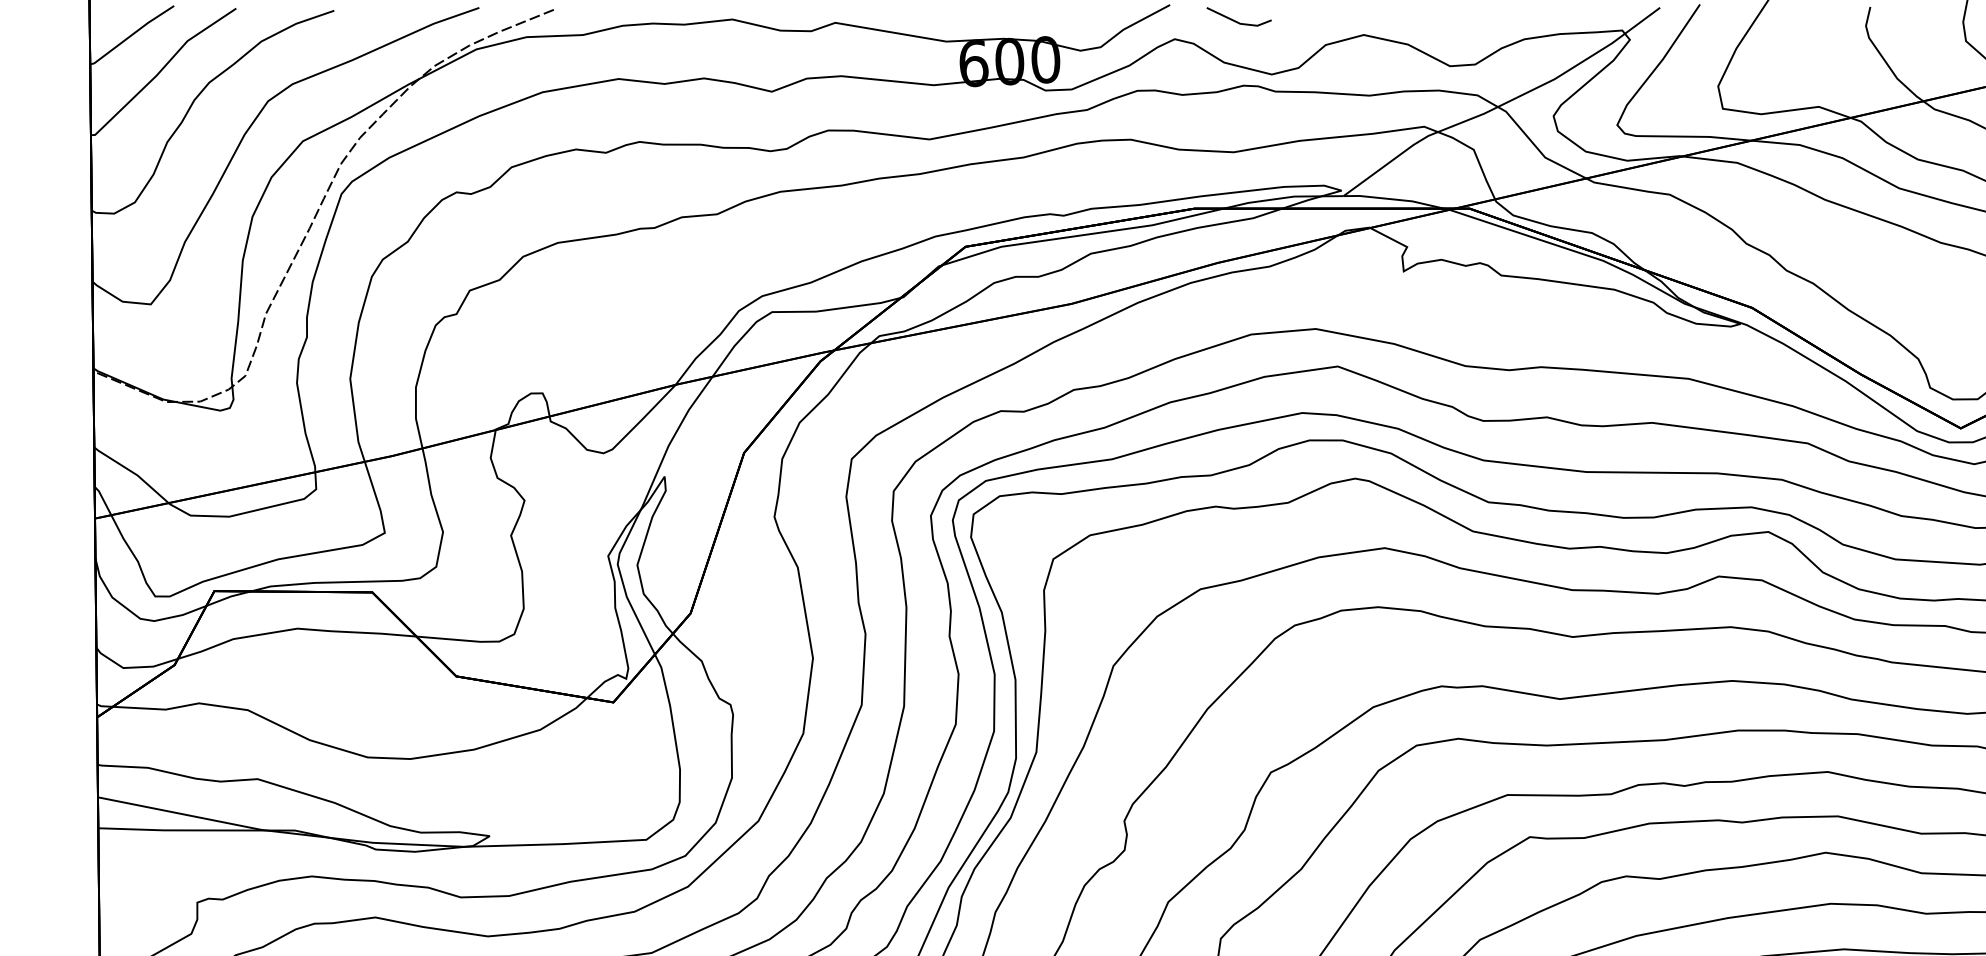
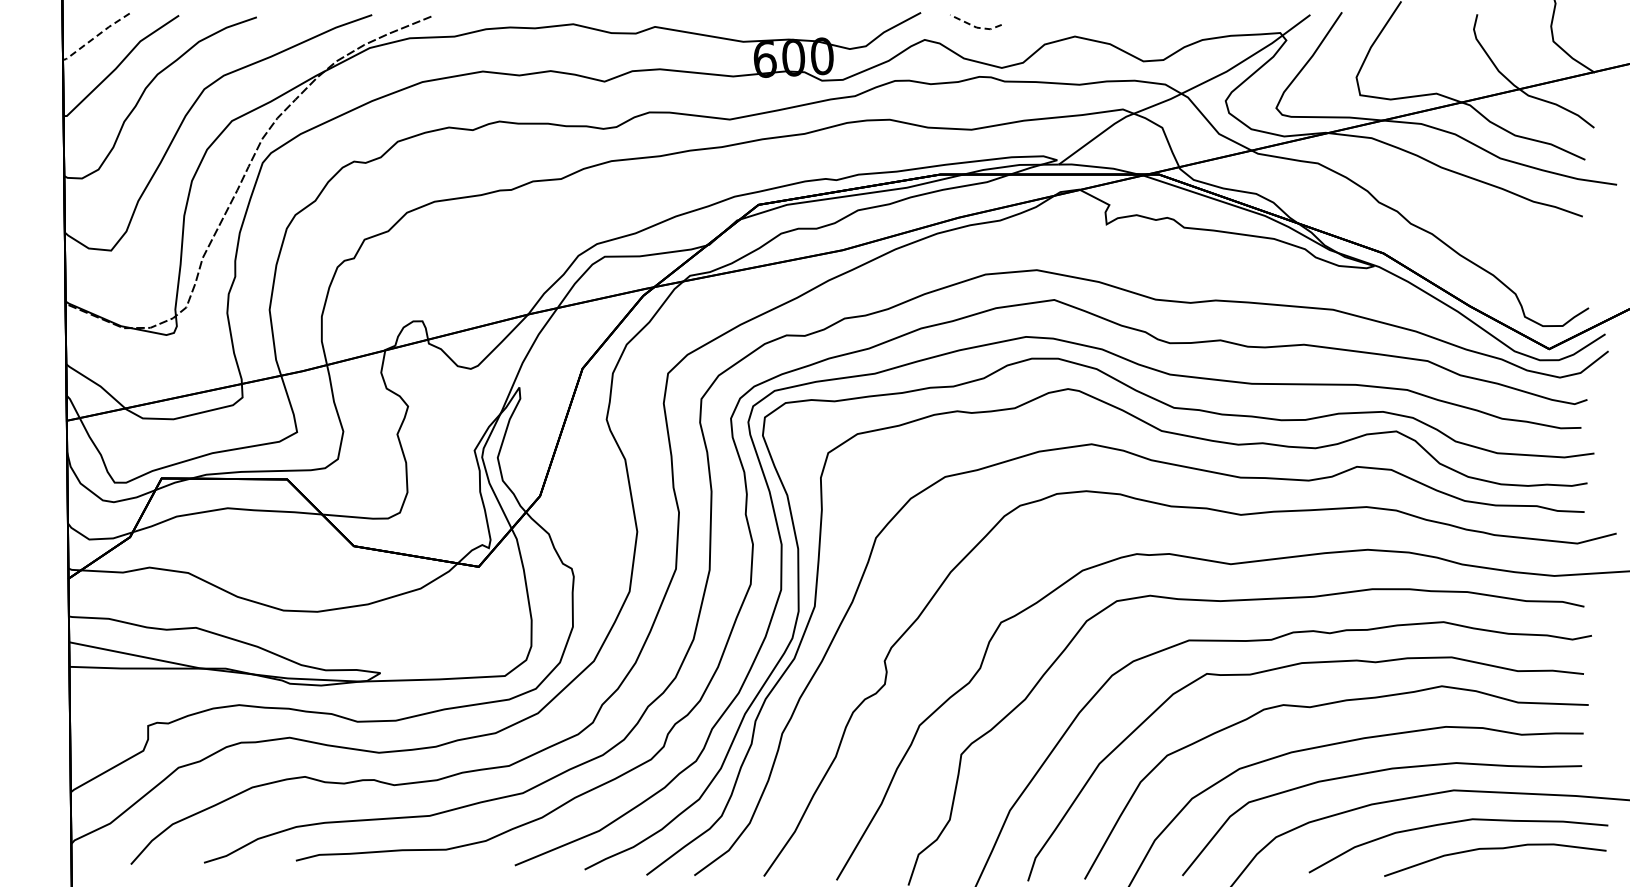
line: (1238, 23) -> (975, 27), solid -> dashed
line: (131, 36) -> (95, 37), solid -> dashed

